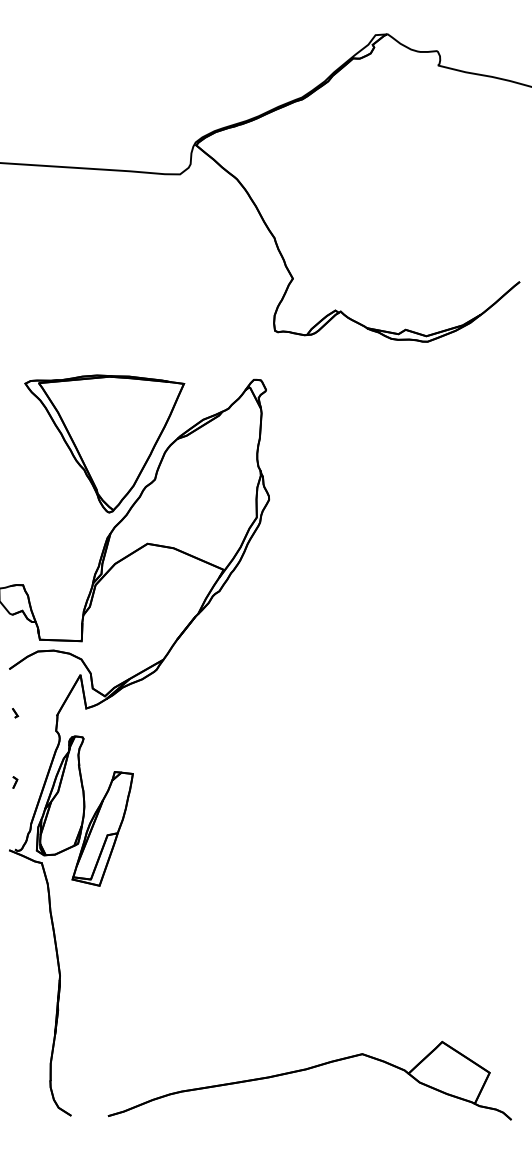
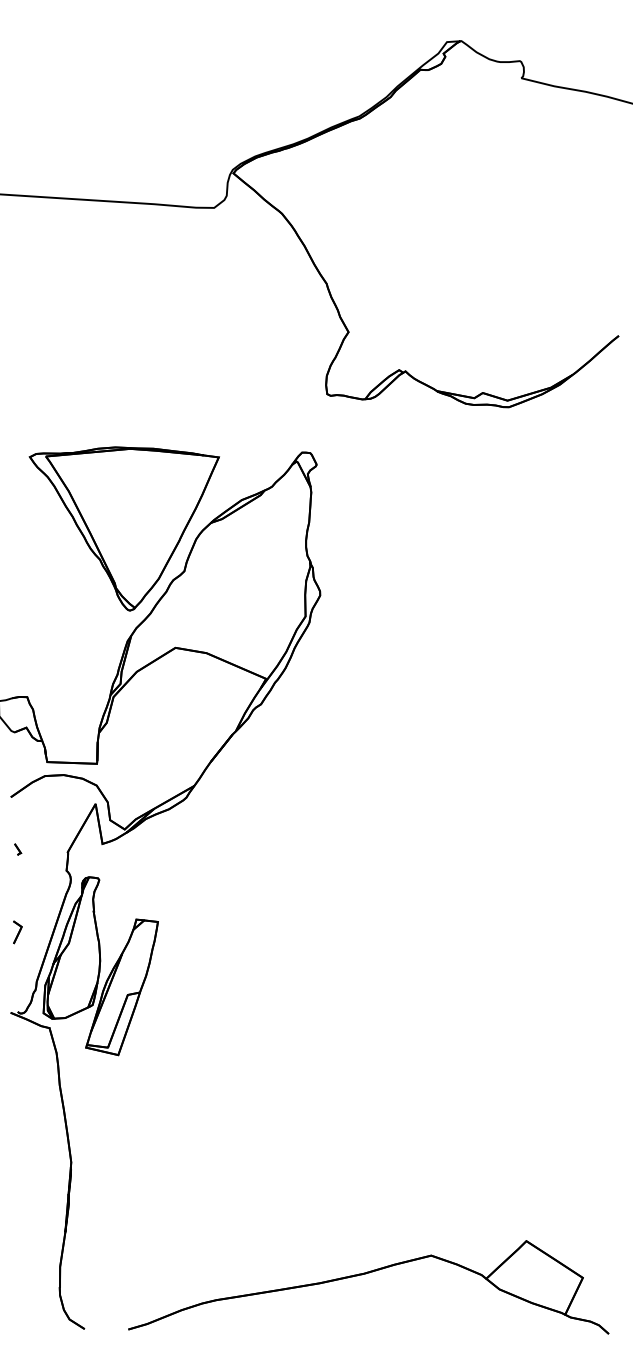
part: (14, 781) -> (17, 931), size x1.6

